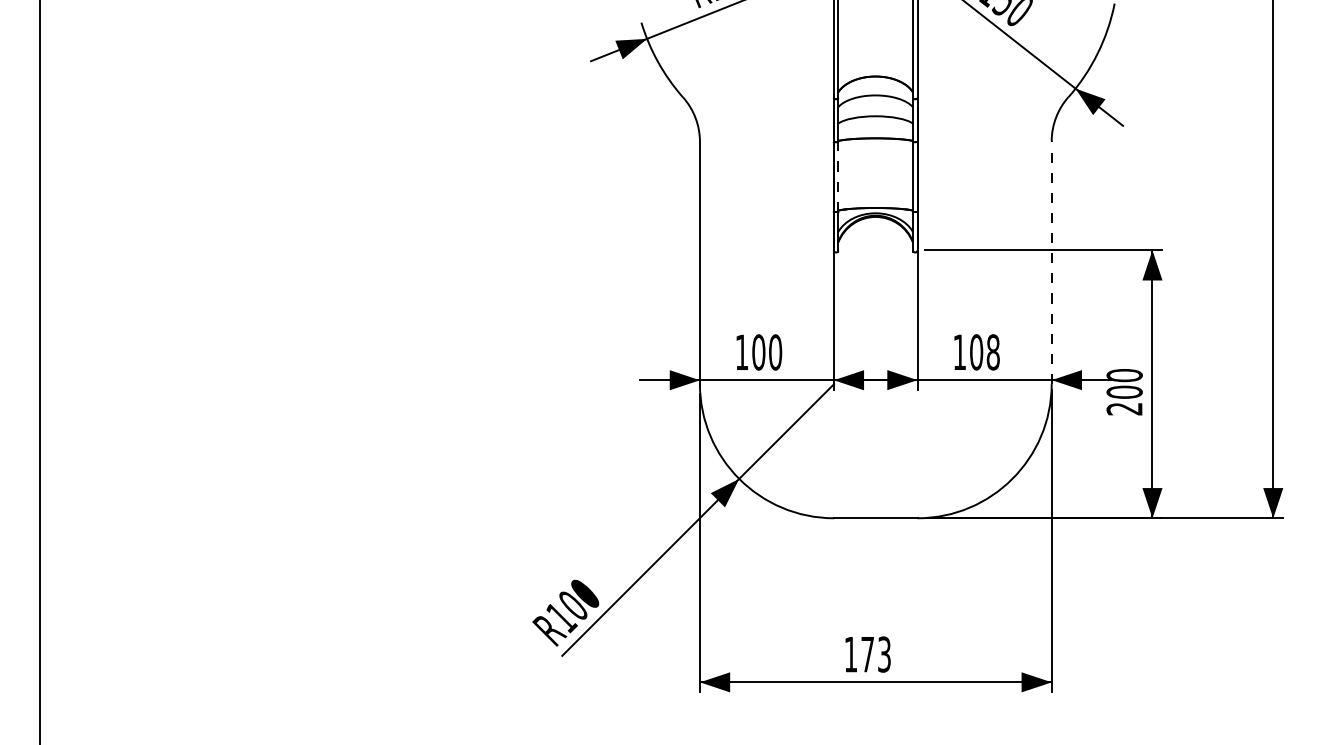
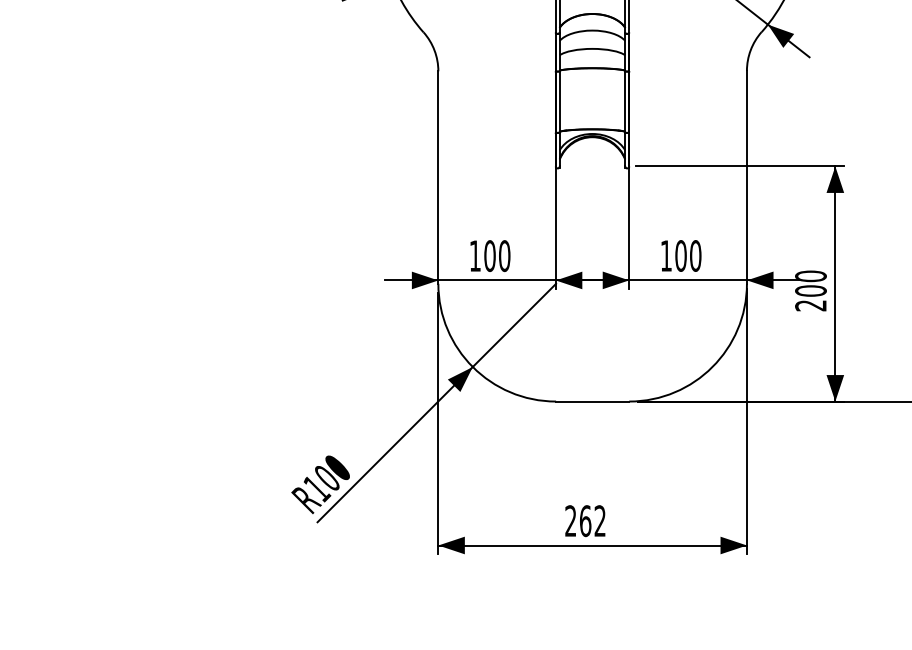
line: (838, 176) -> (559, 101), dashed -> solid
line: (1051, 262) -> (746, 177), dashed -> solid
text: (992, 352) -> (695, 256), 108 -> 100
text: (867, 654) -> (585, 521), 173 -> 262

